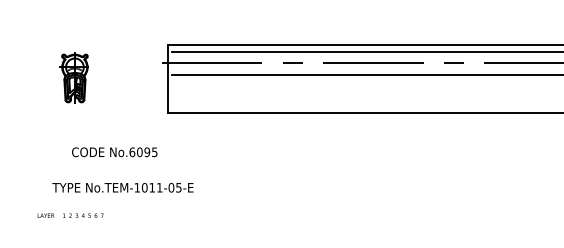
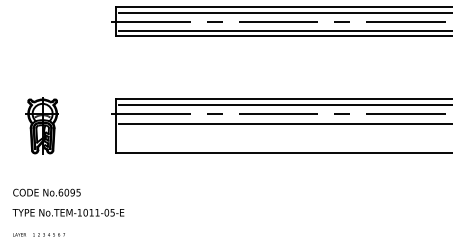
part: (73, 77) -> (41, 125), size x1.43
text: (114, 152) -> (46, 192), moved
text: (123, 187) -> (68, 212), moved

